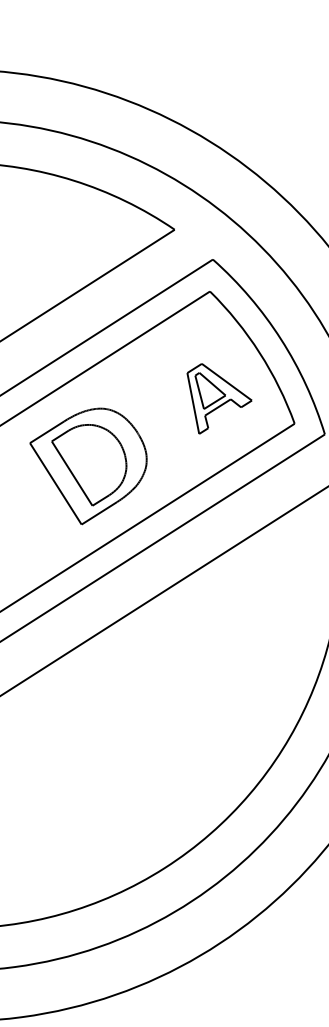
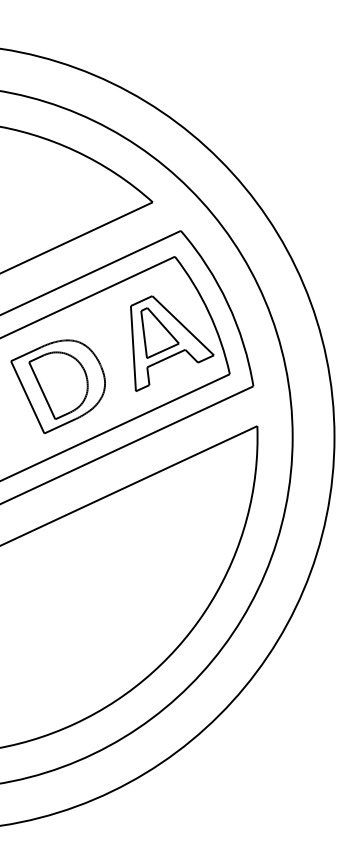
part: (220, 396) -> (172, 343), size x1.67

